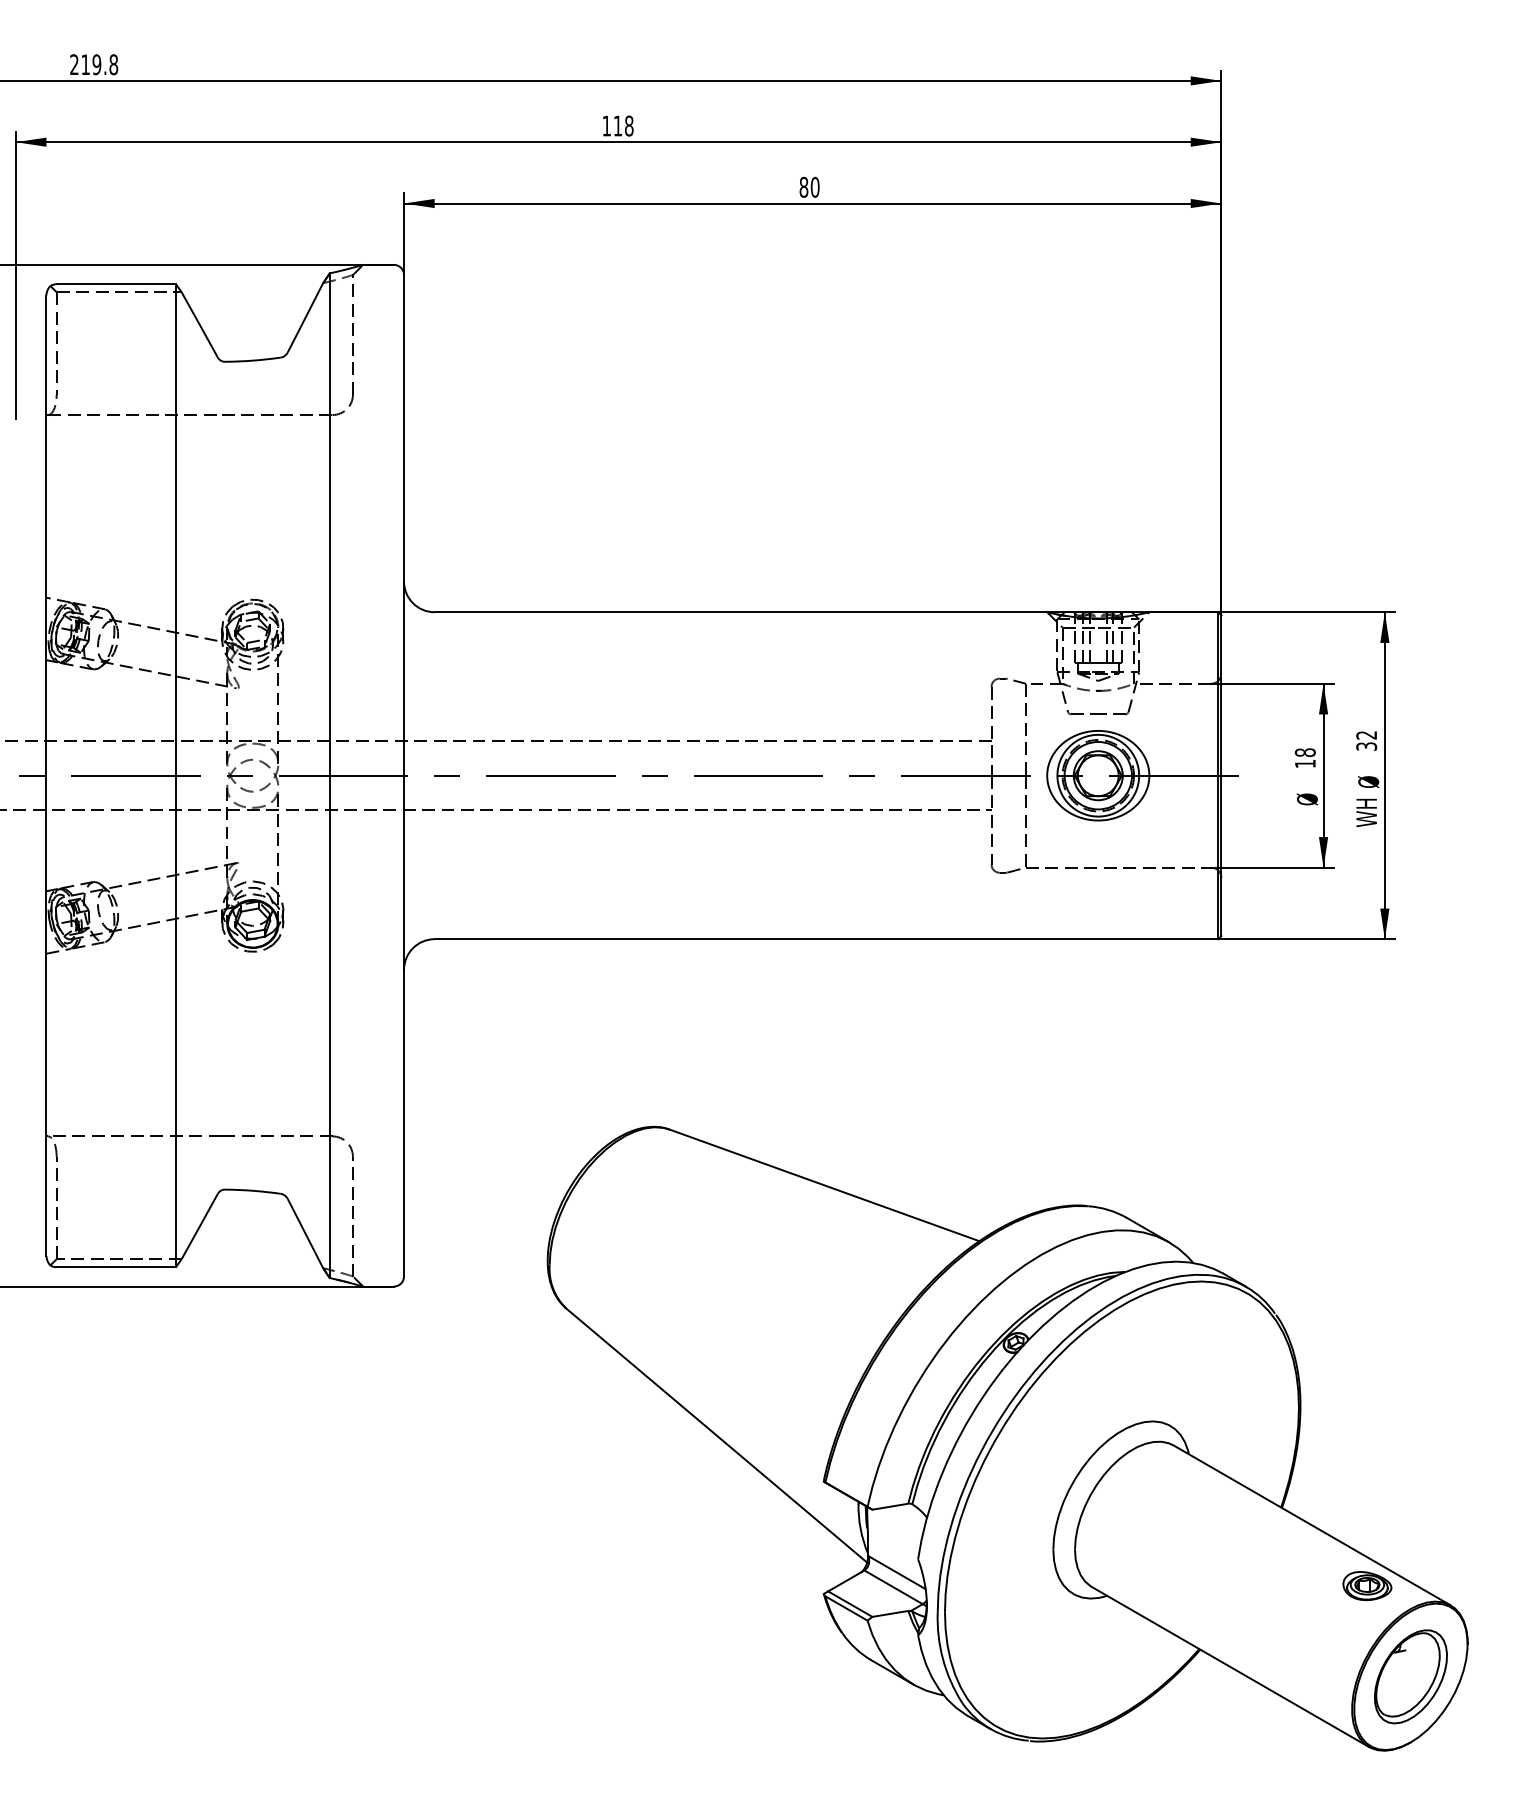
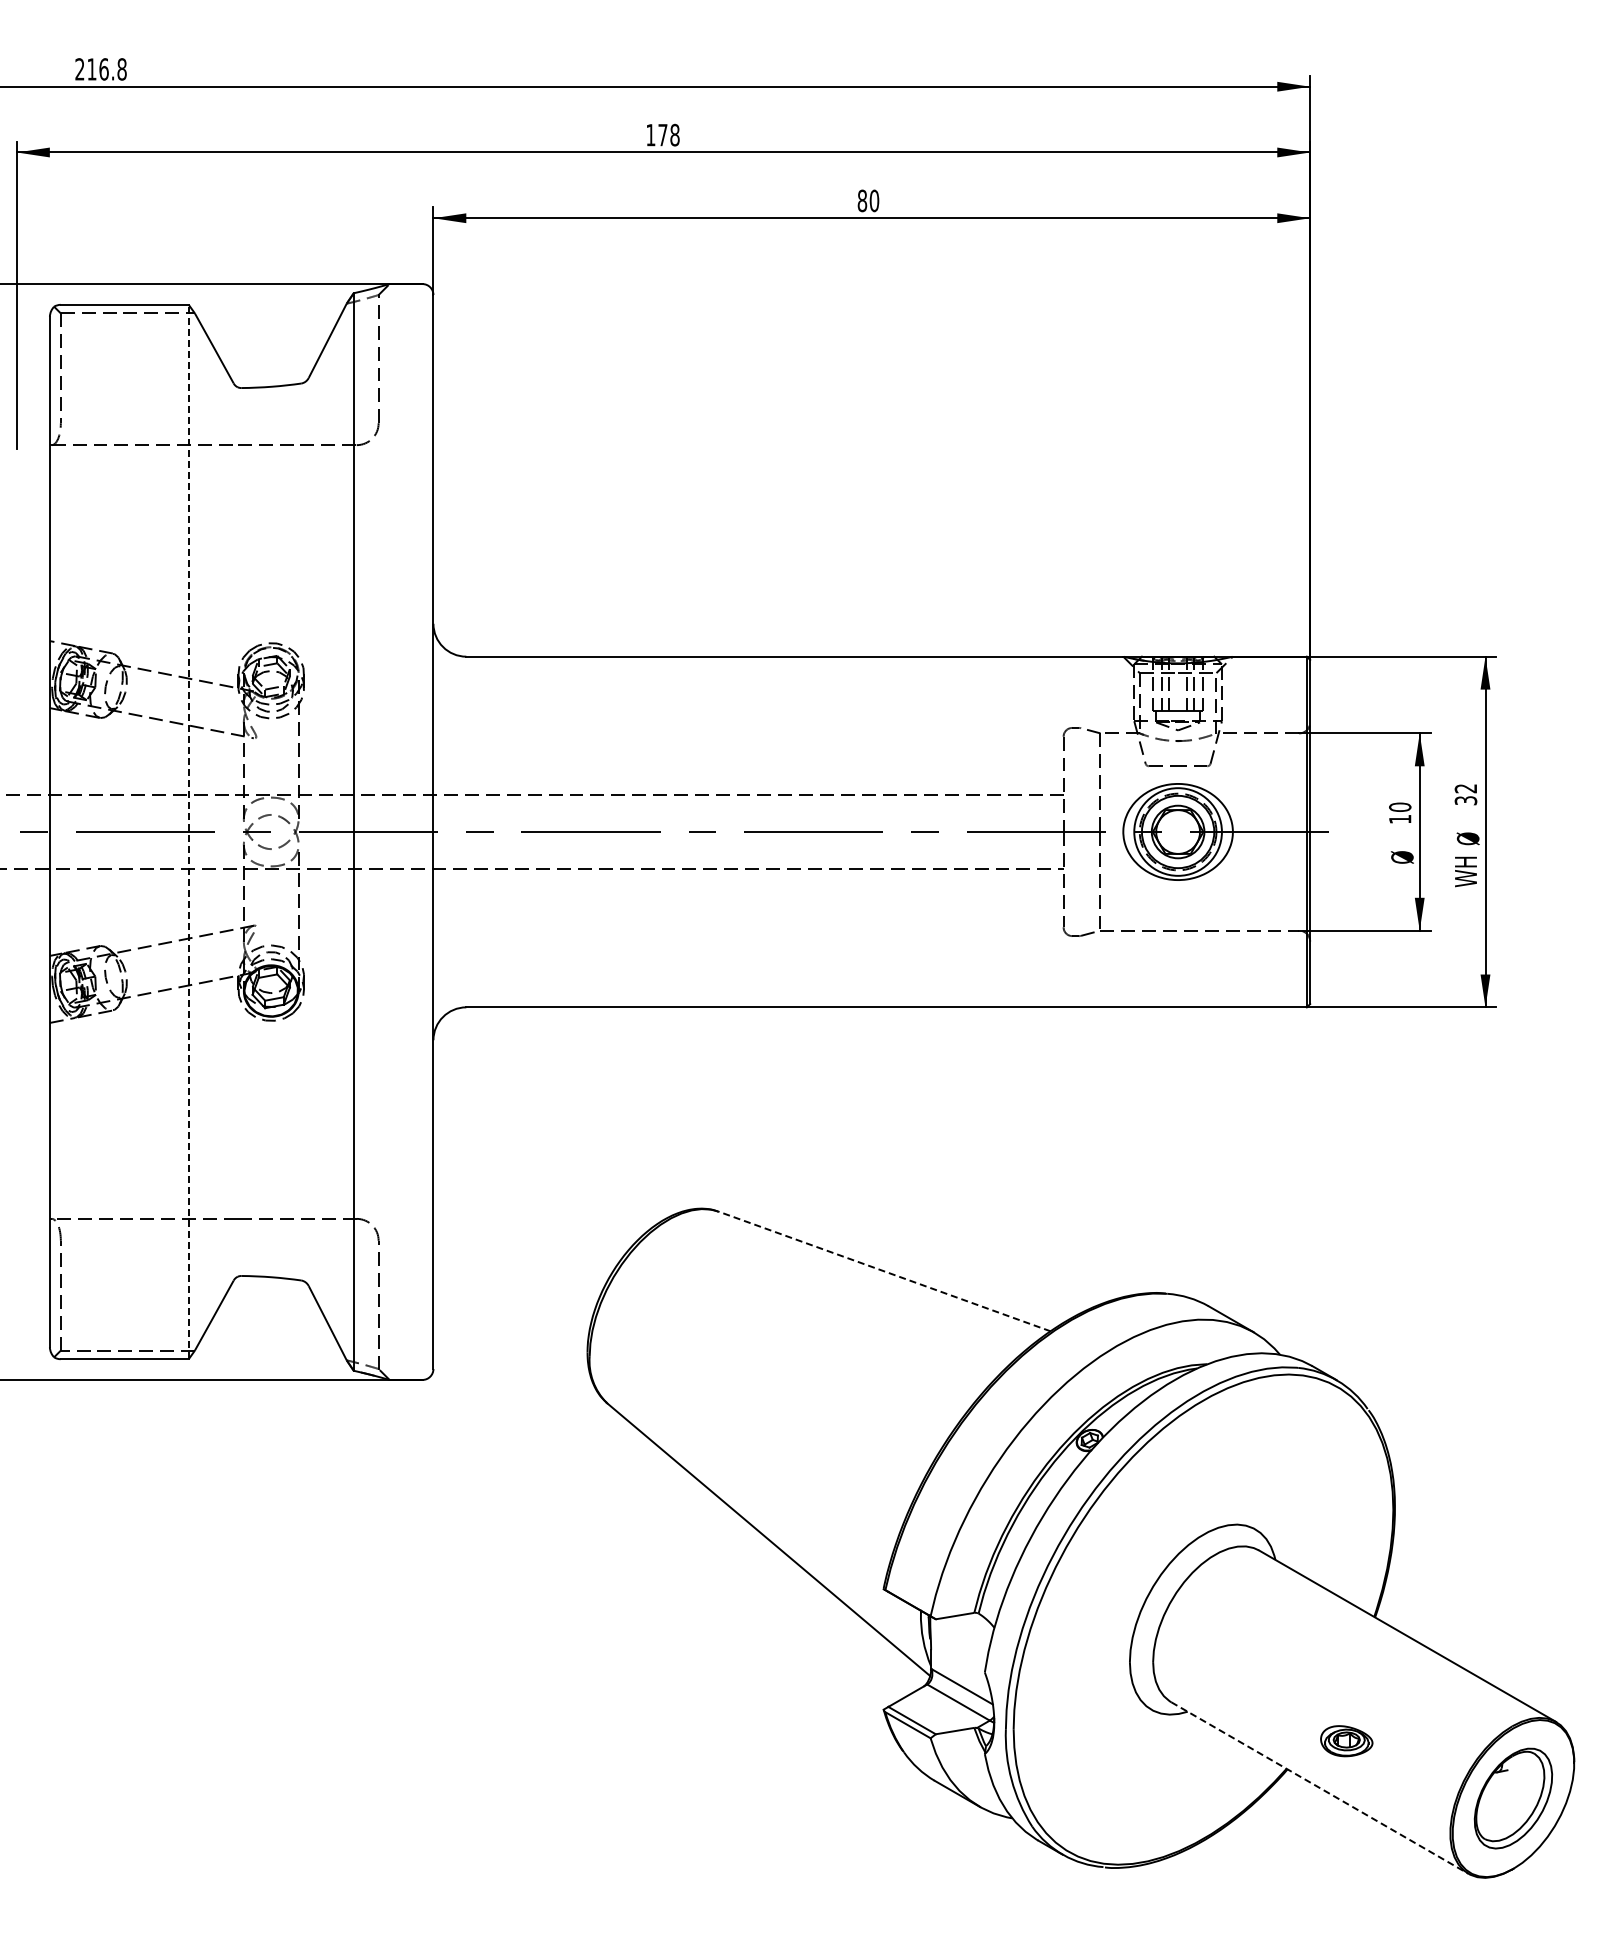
text: (96, 64) -> (103, 69), 219.8 -> 216.8
text: (617, 126) -> (662, 135), 118 -> 178
text: (1305, 751) -> (1400, 806), 18 -> 10
line: (175, 775) -> (188, 831), solid -> dashed
line: (824, 1185) -> (884, 1271), solid -> dashed
part: (1367, 1586) -> (1346, 1741), moved
line: (1230, 1667) -> (1319, 1788), solid -> dashed

